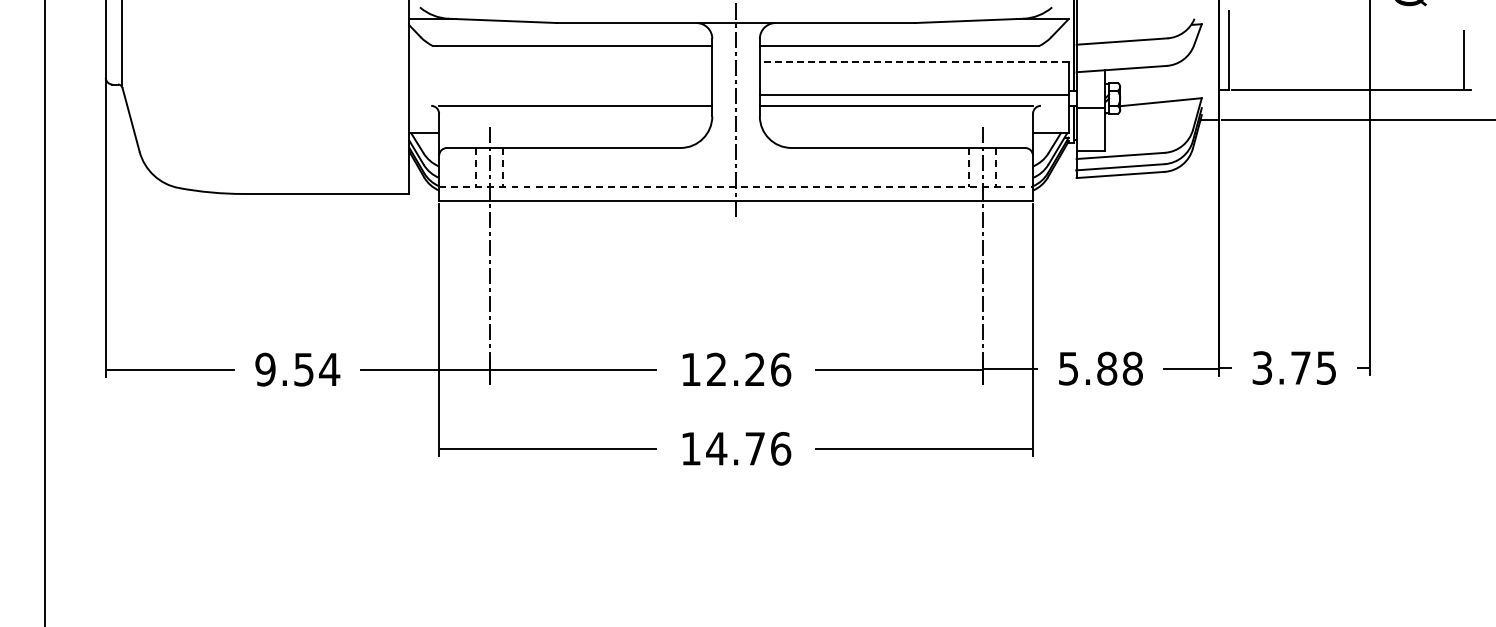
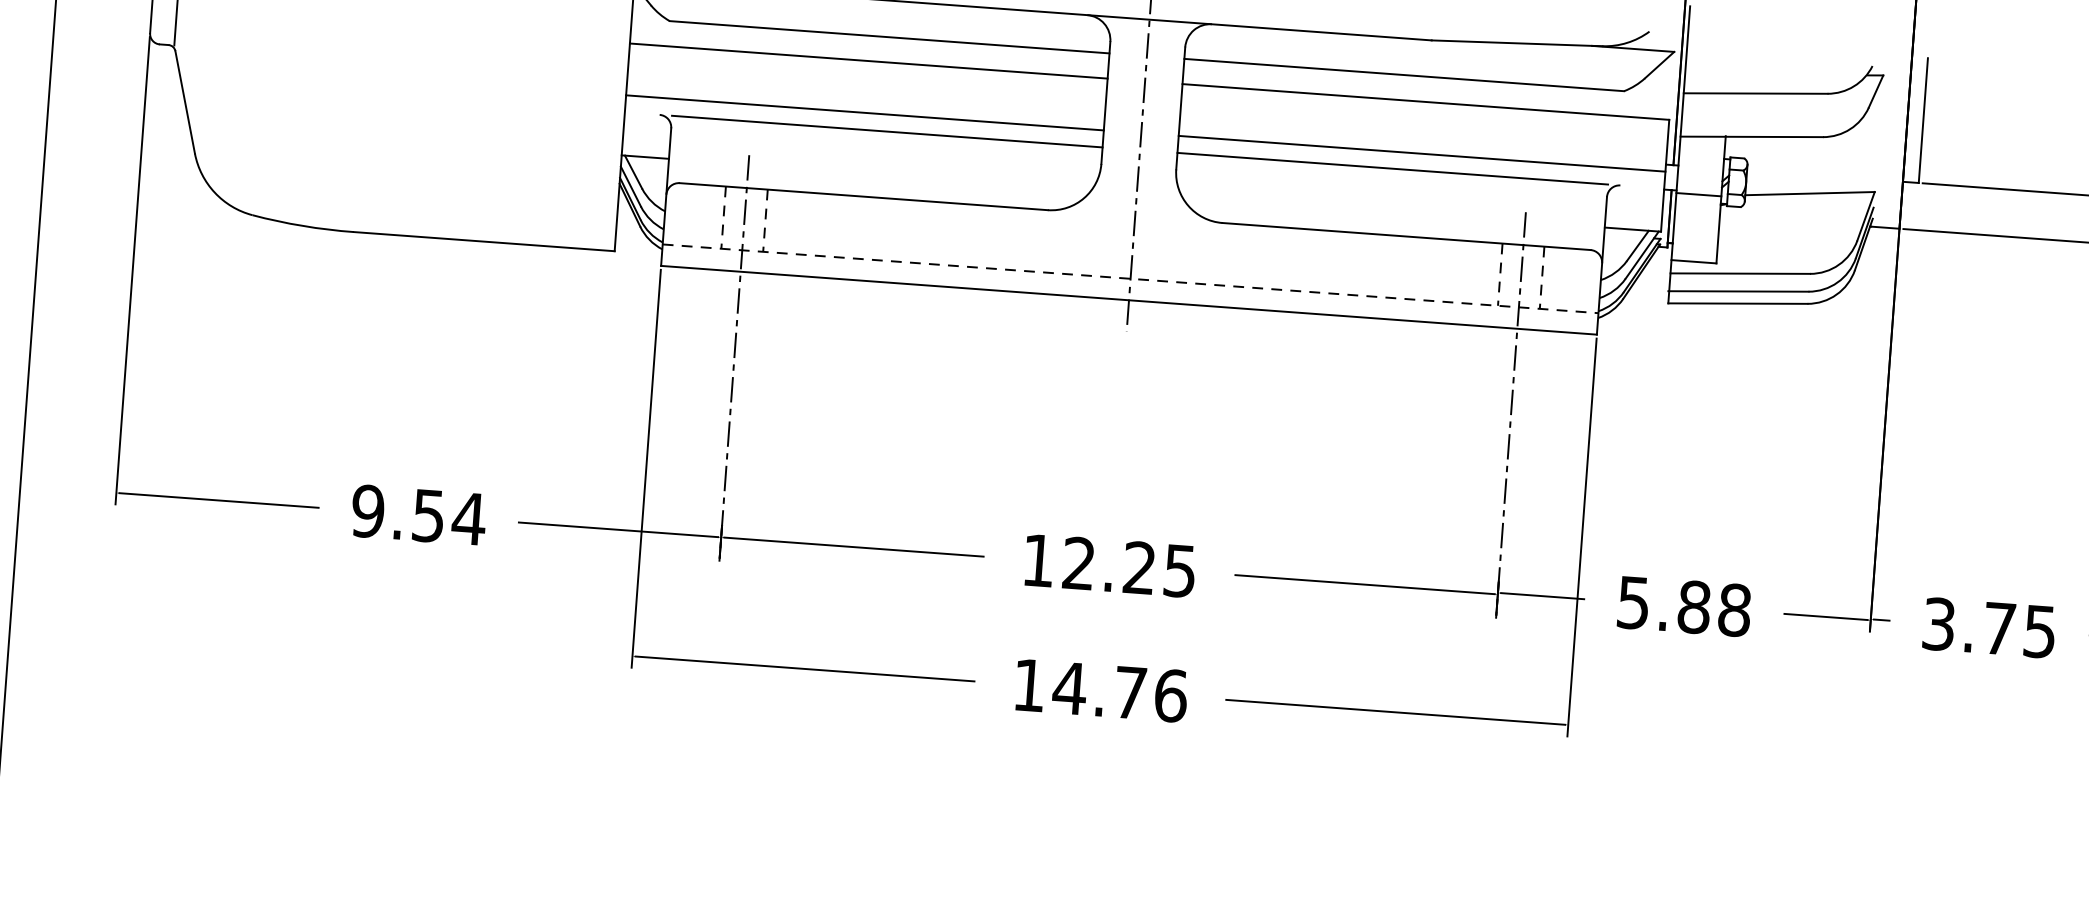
line: (560, 62) -> (868, 61), added
line: (913, 62) -> (1424, 102), dashed -> solid
line: (560, 95) -> (864, 113), added
text: (781, 369) -> (1181, 570), 12.26 -> 12.25

